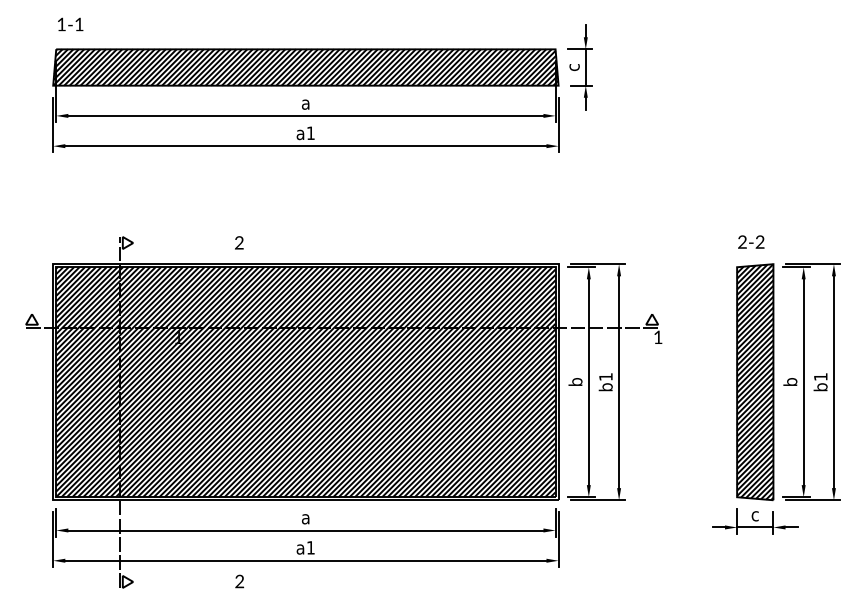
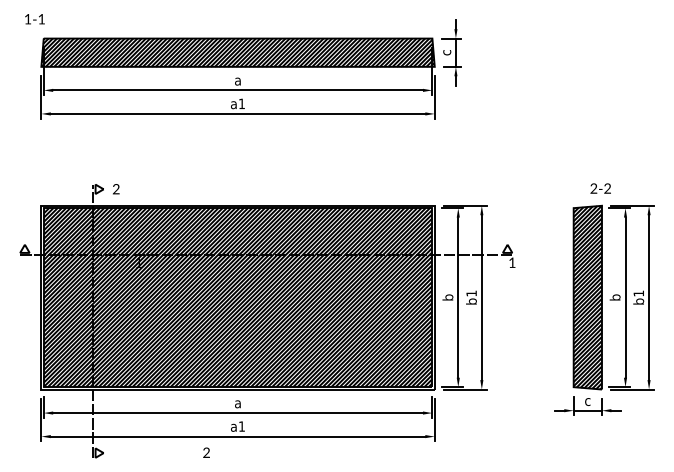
text: (70, 24) -> (34, 19), moved
text: (750, 241) -> (600, 188), moved
text: (239, 243) -> (116, 189), moved
text: (239, 581) -> (206, 452), moved

